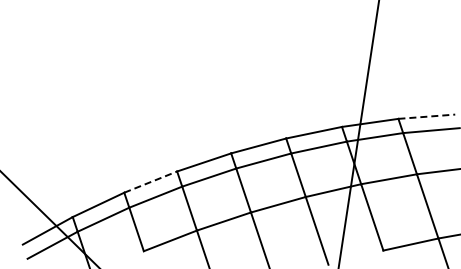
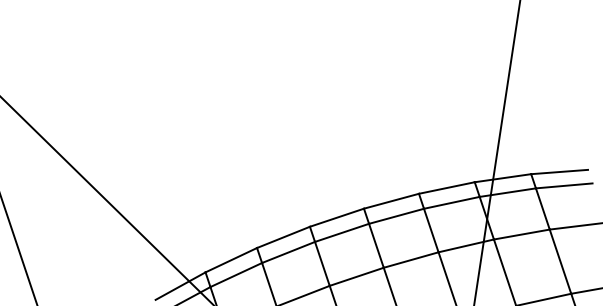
line: (427, 116) -> (560, 171), dashed -> solid
line: (150, 182) -> (283, 237), dashed -> solid

